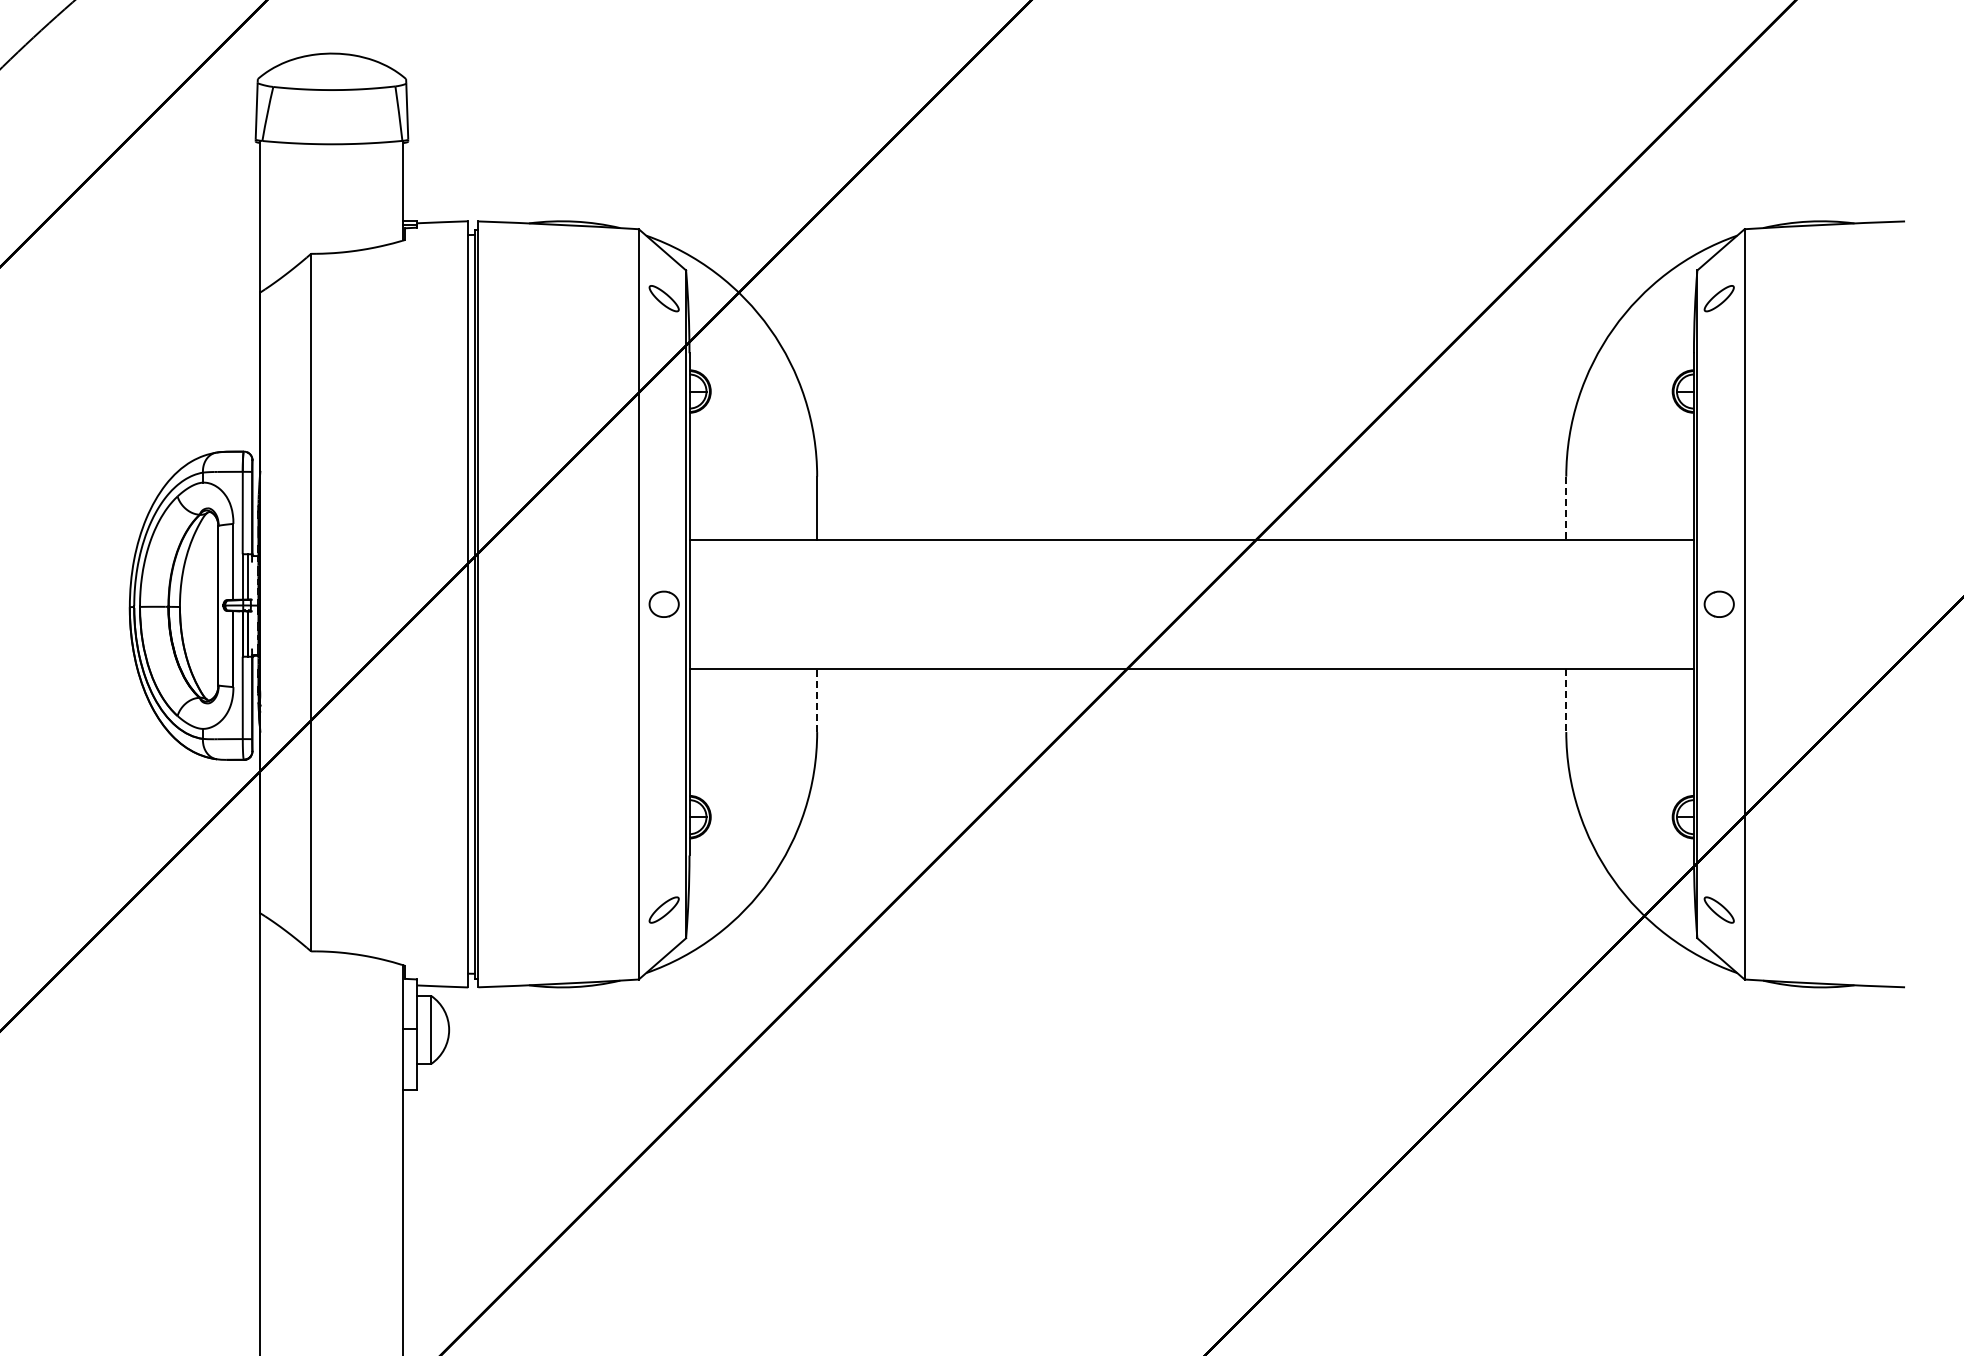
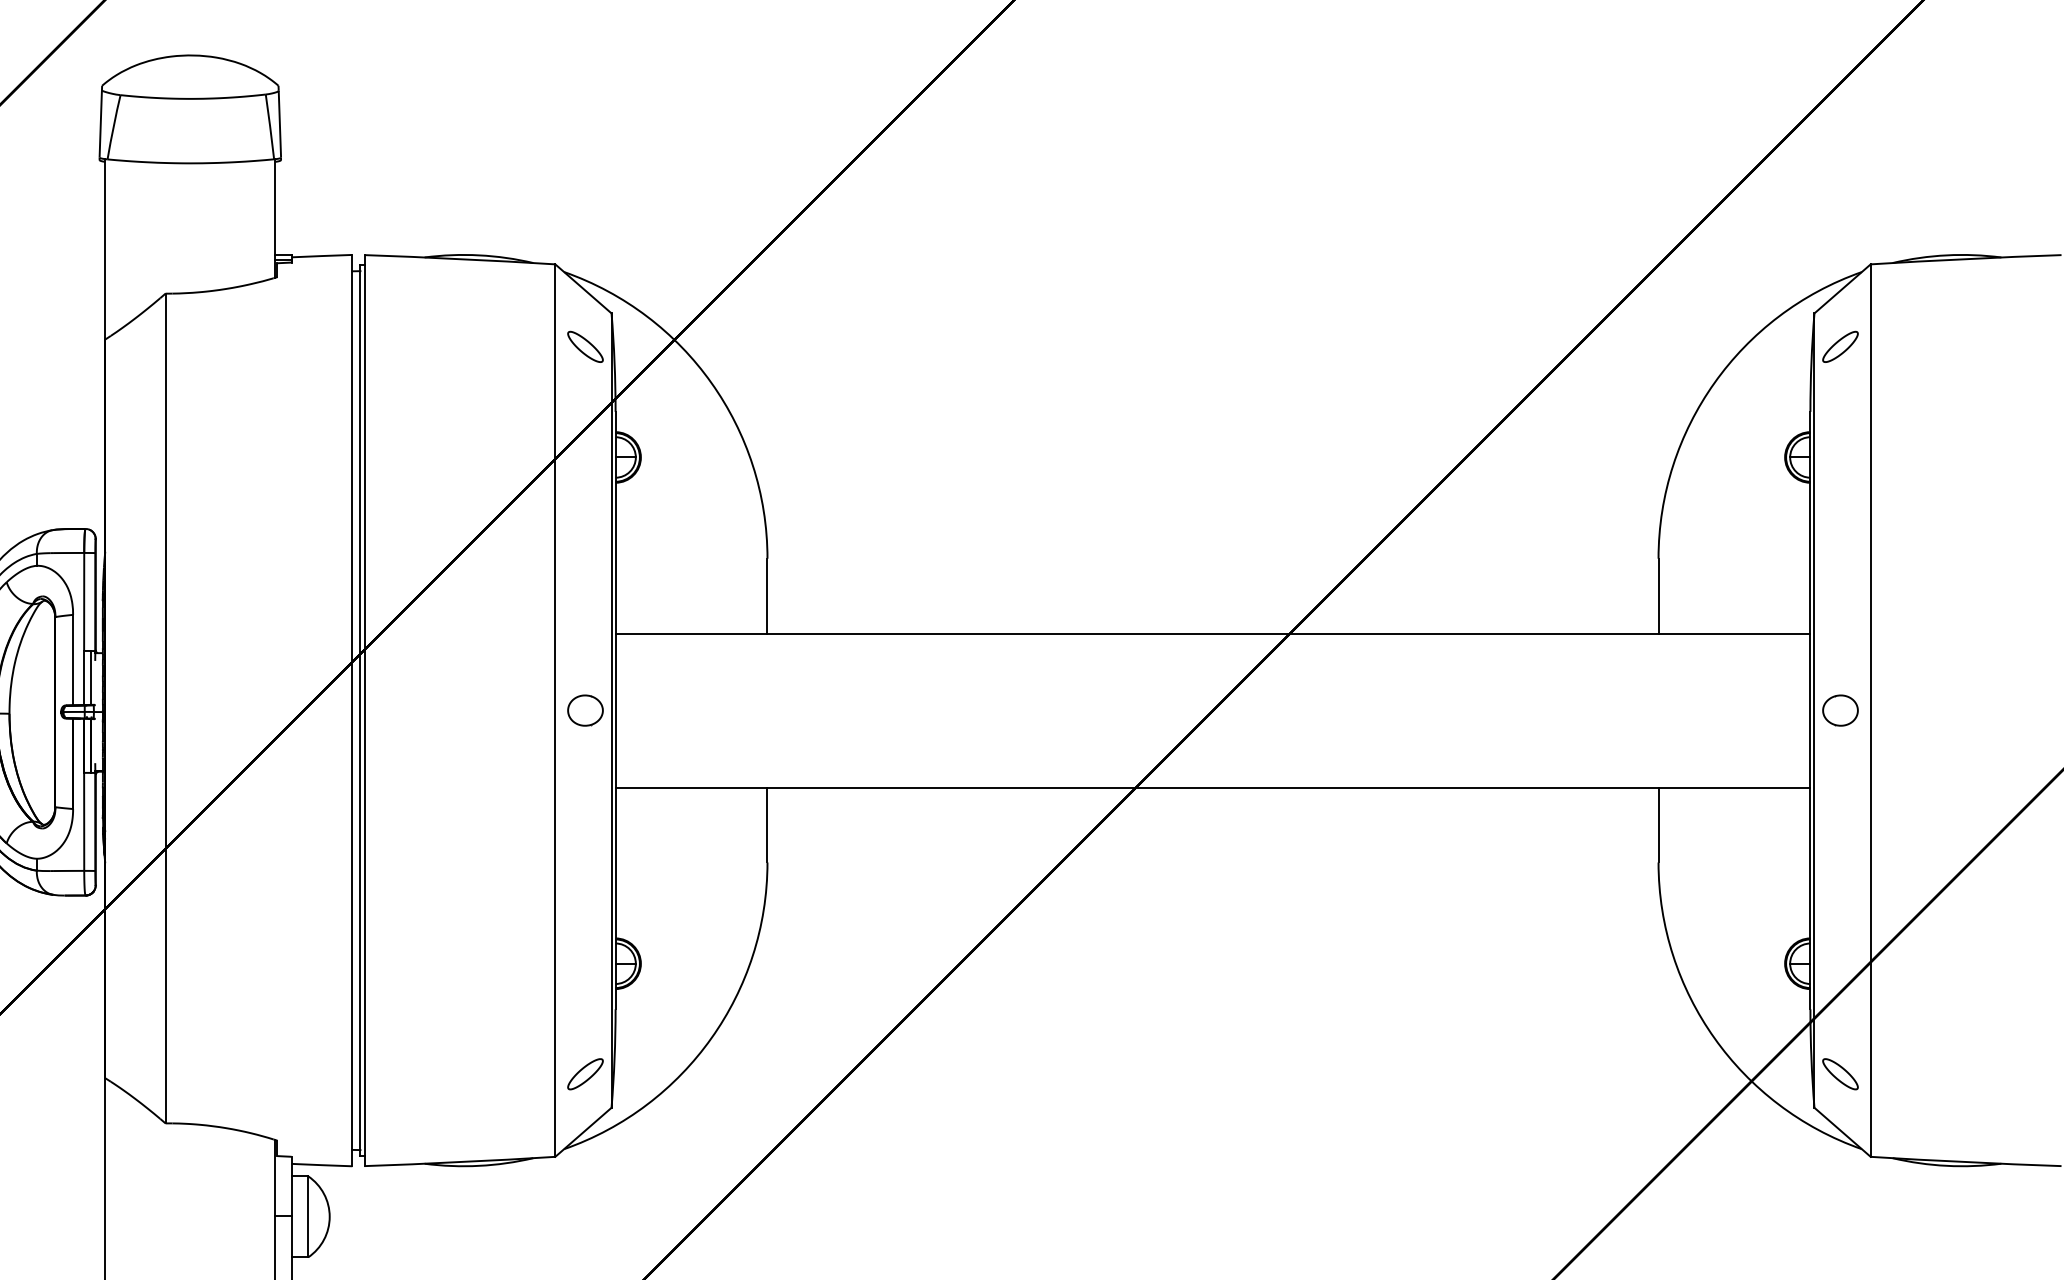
line: (1566, 508) -> (1658, 596), dashed -> solid
line: (817, 700) -> (767, 824), dashed -> solid
line: (1566, 701) -> (1658, 826), dashed -> solid

